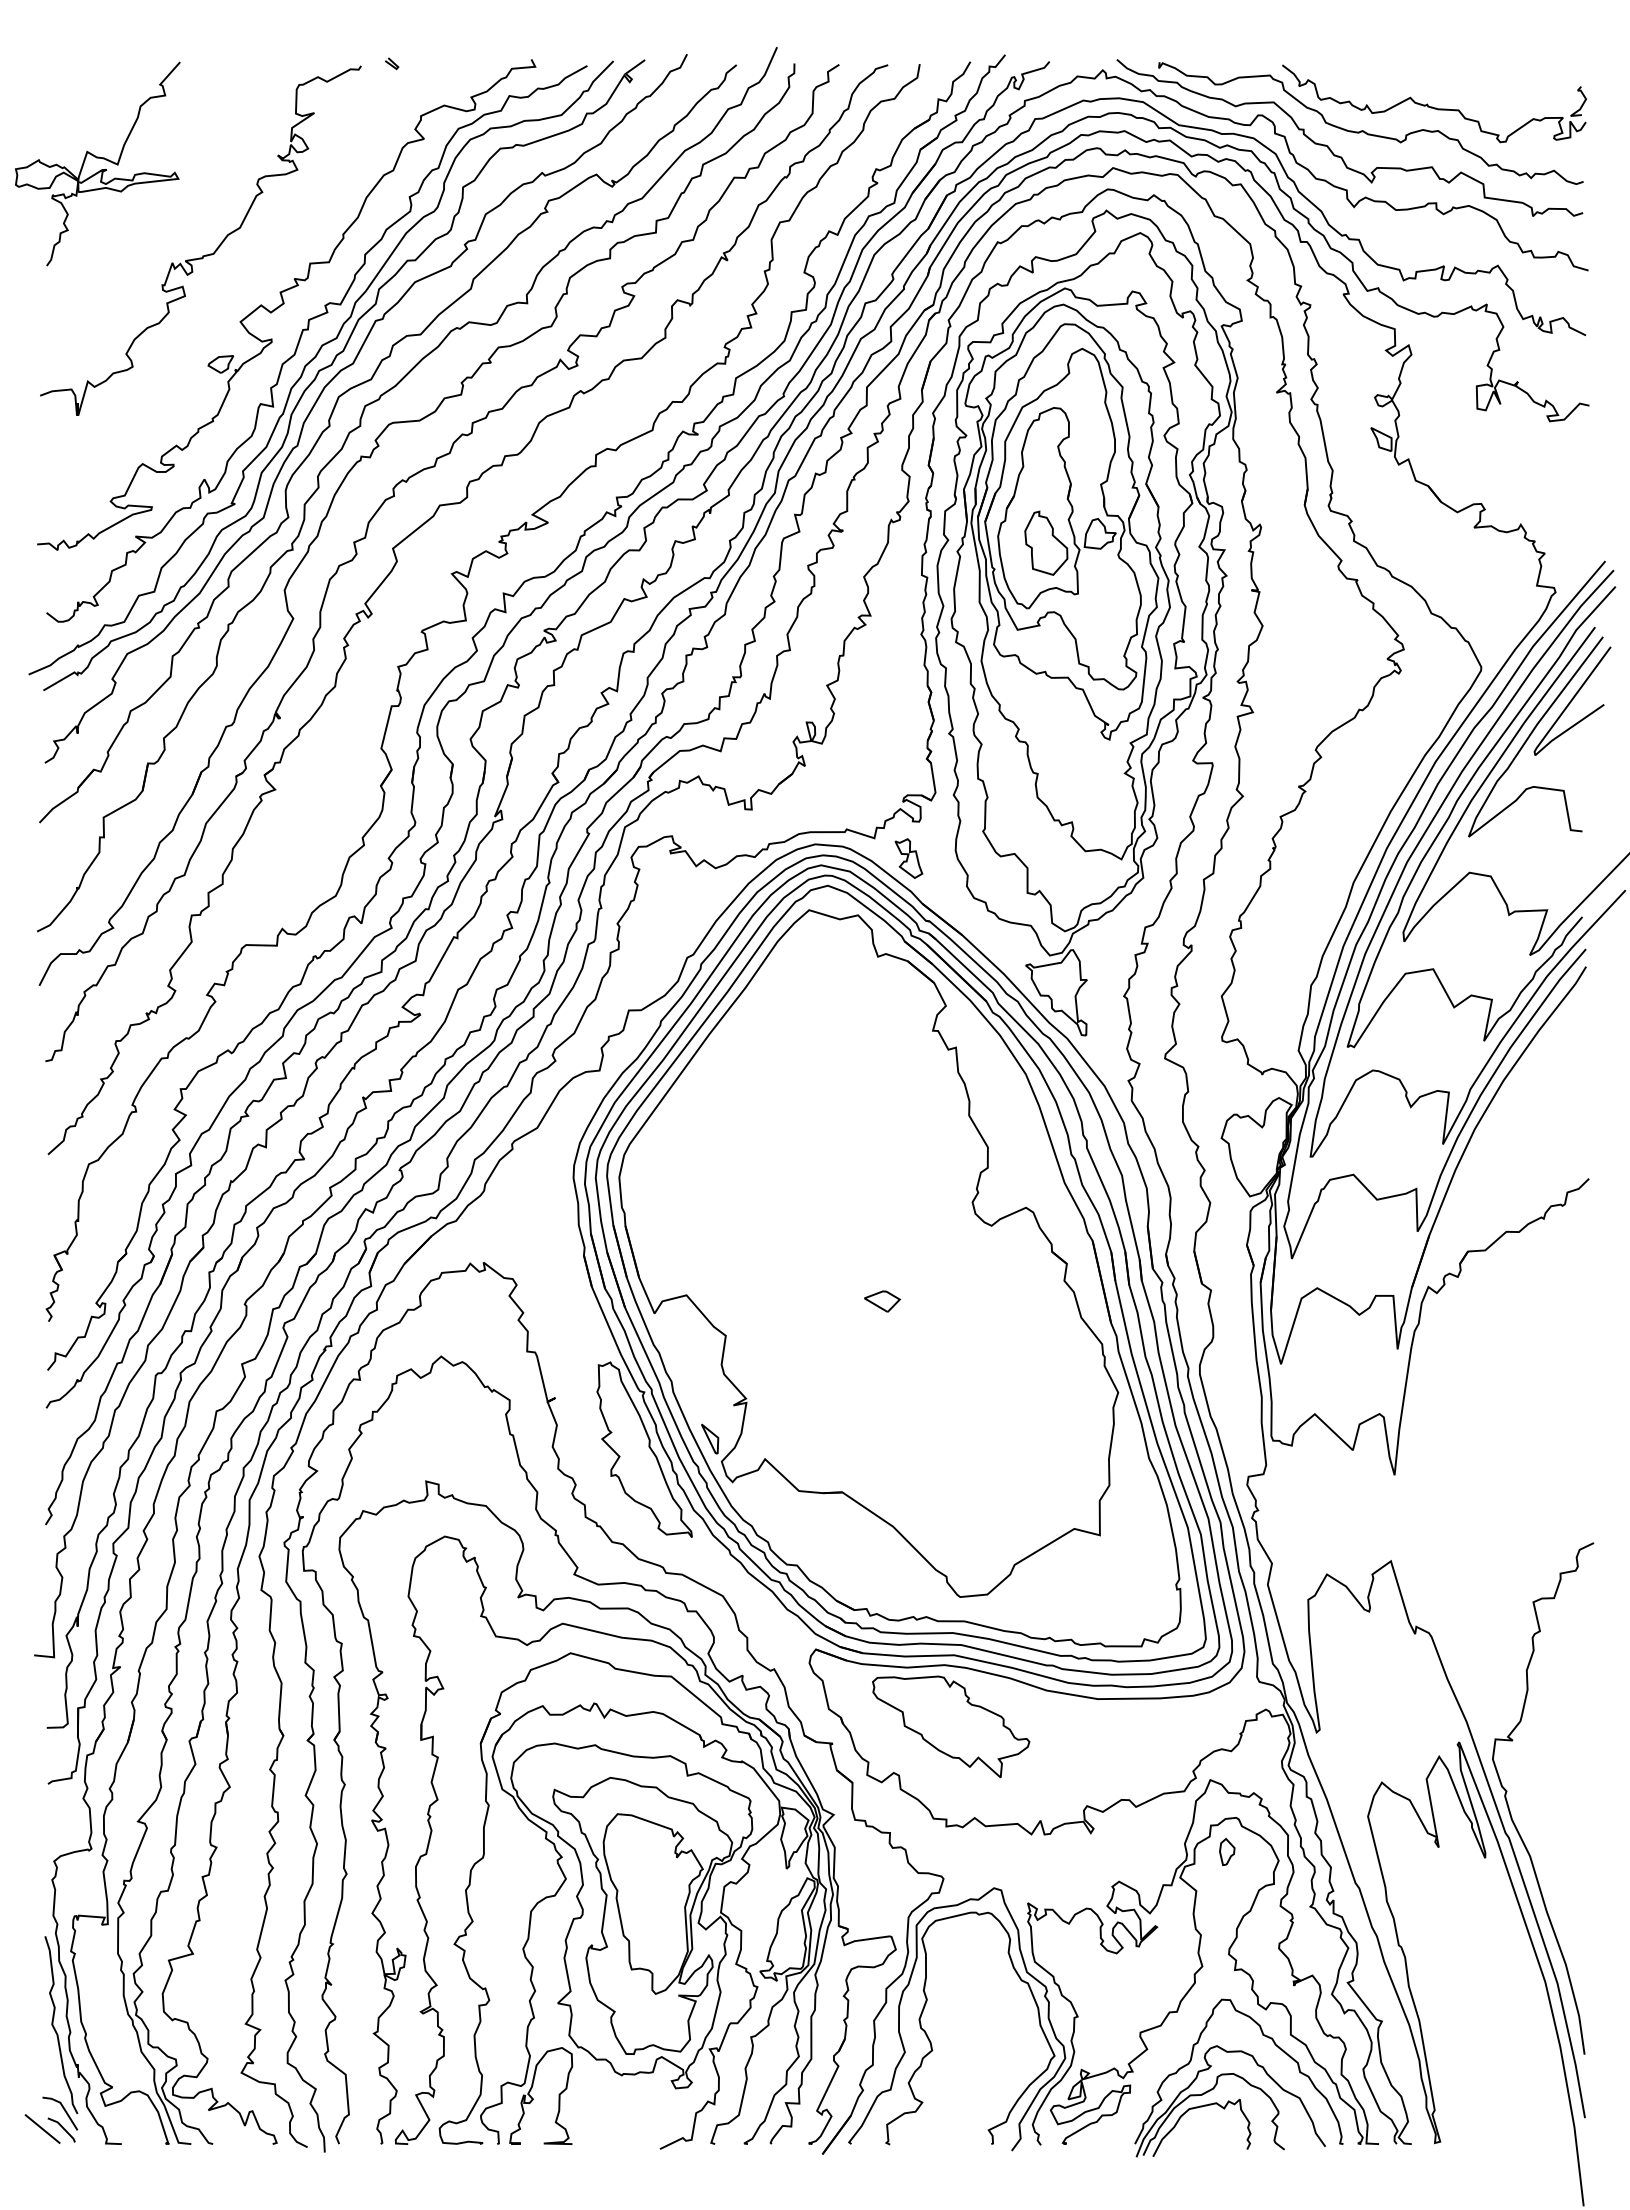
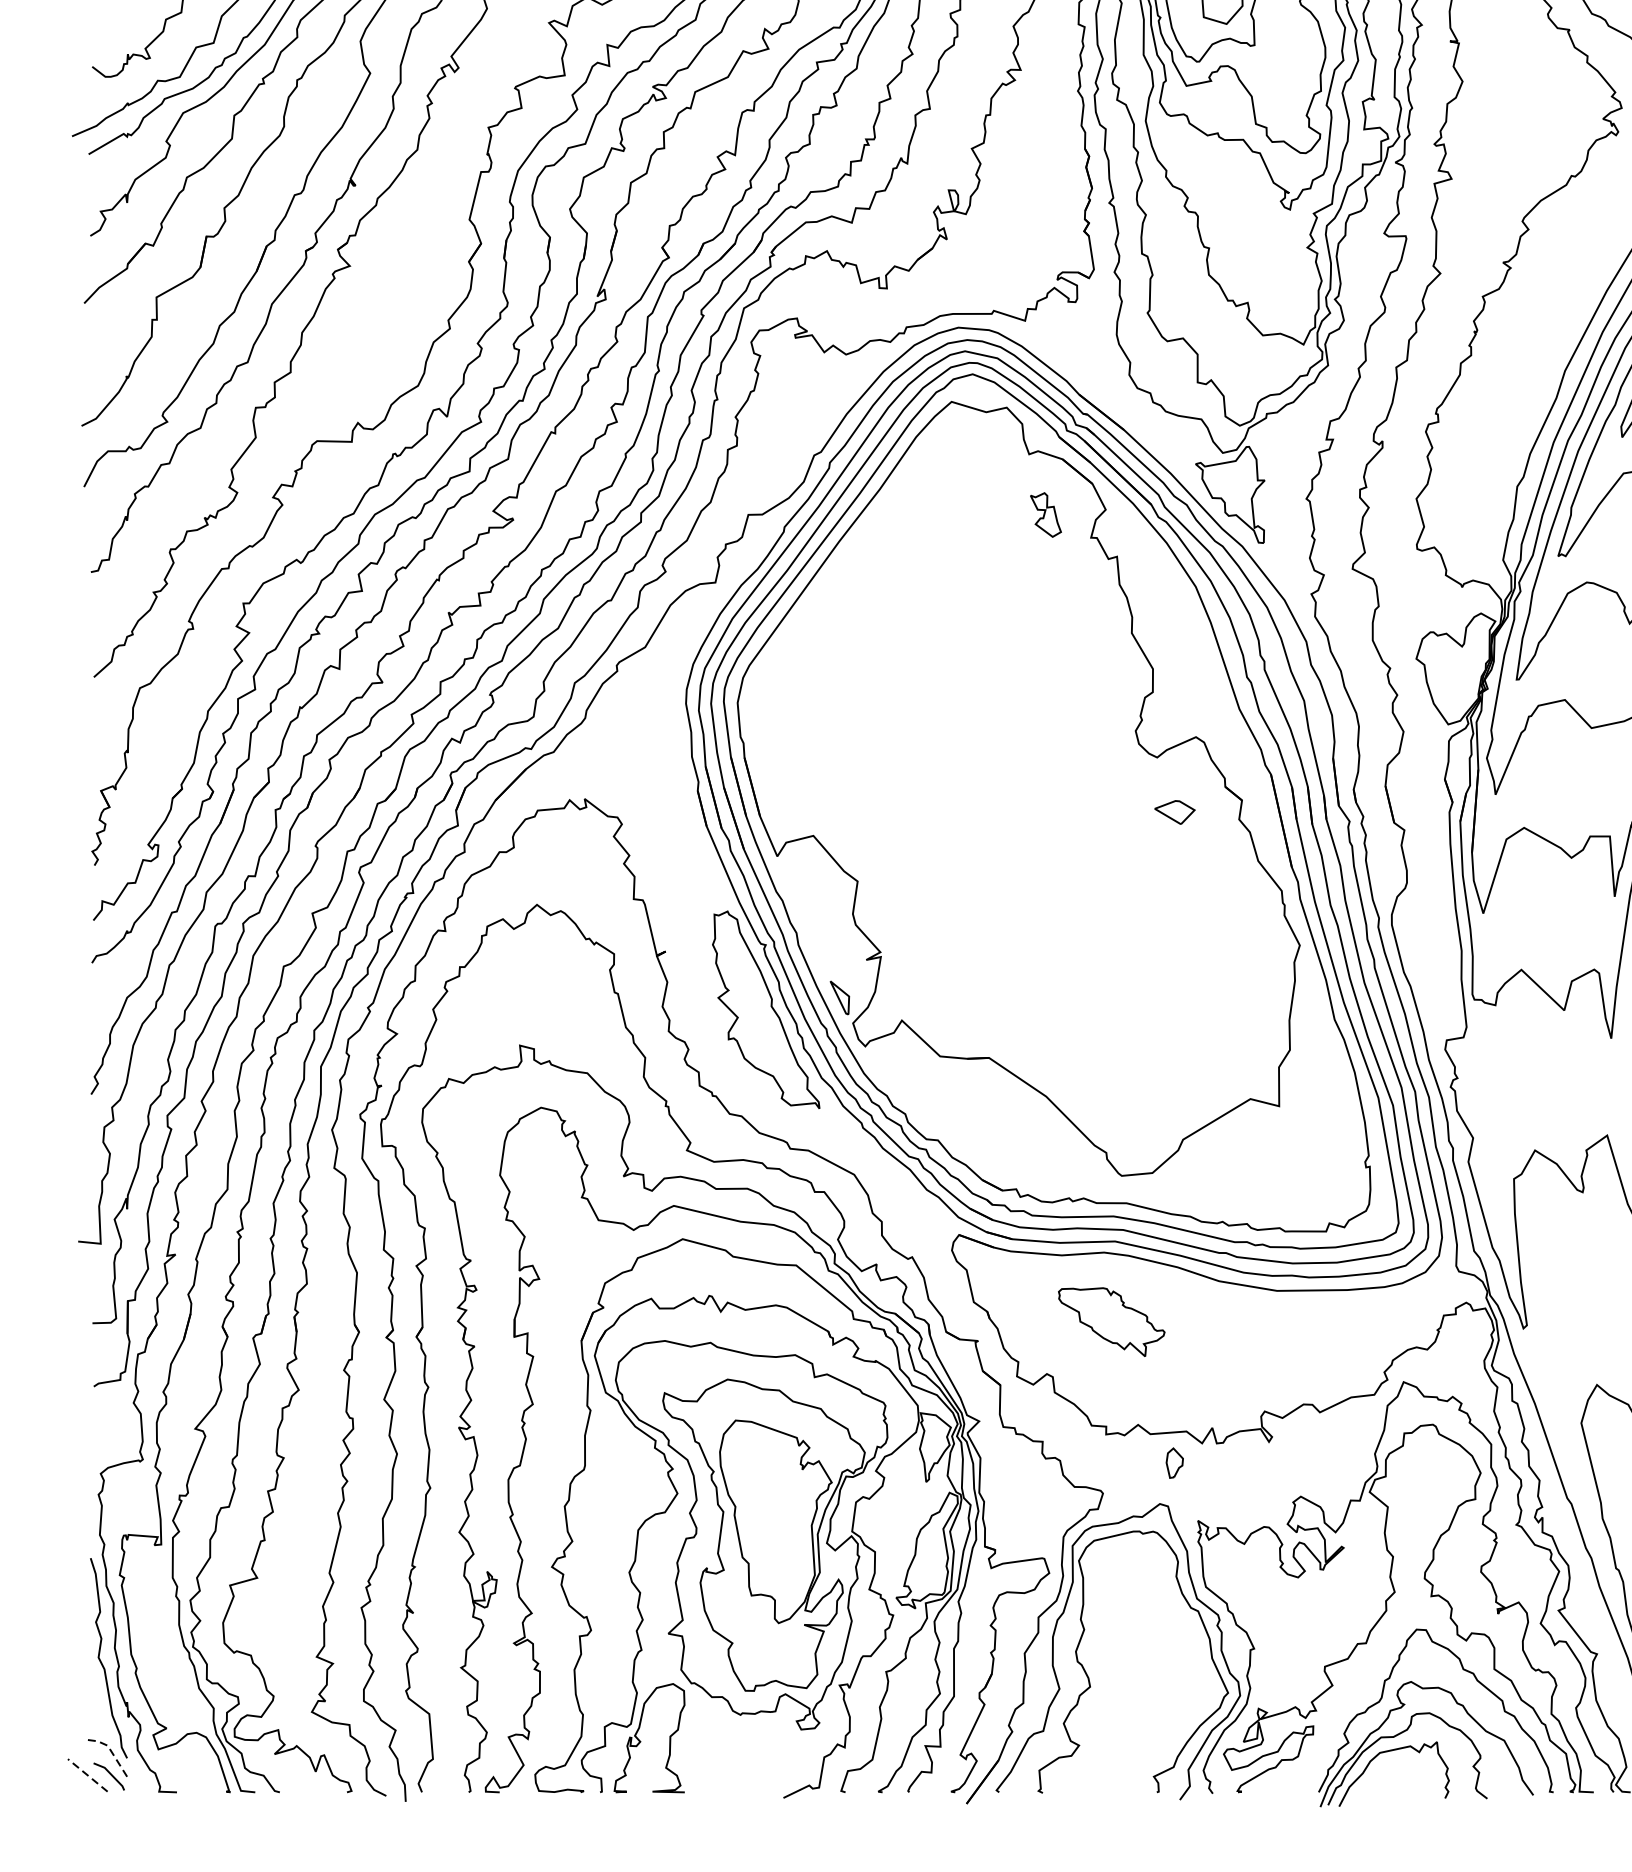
part: (908, 858) -> (1045, 514), moved
part: (882, 1301) -> (1175, 812), moved
part: (951, 1726) -> (1111, 1321), size x0.6
part: (1227, 1851) -> (1175, 1462), moved
line: (63, 2106) -> (111, 1749), solid -> dashed
line: (42, 2129) -> (87, 1775), solid -> dashed

